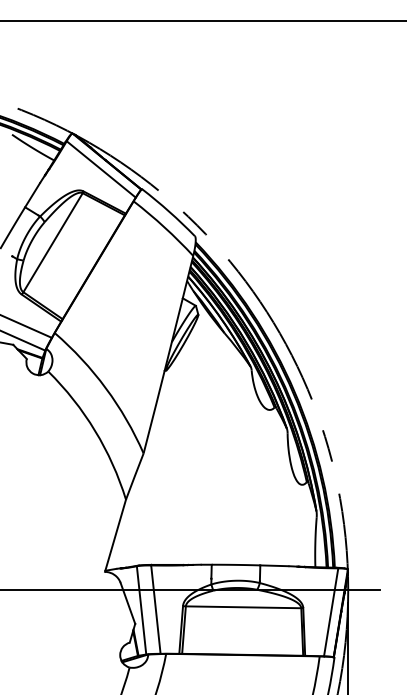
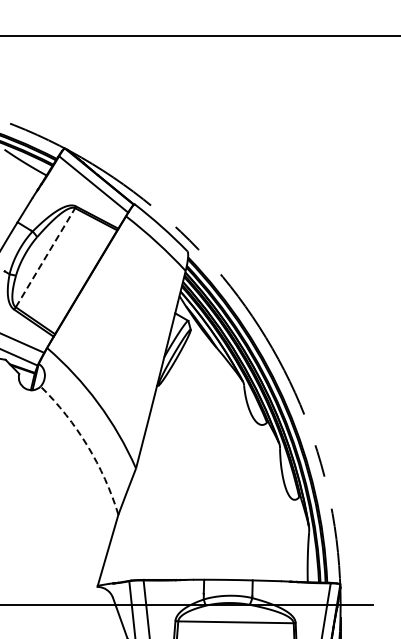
line: (53, 242) -> (45, 257), solid -> dashed
arc: (95, 430) -> (87, 445), solid -> dashed

